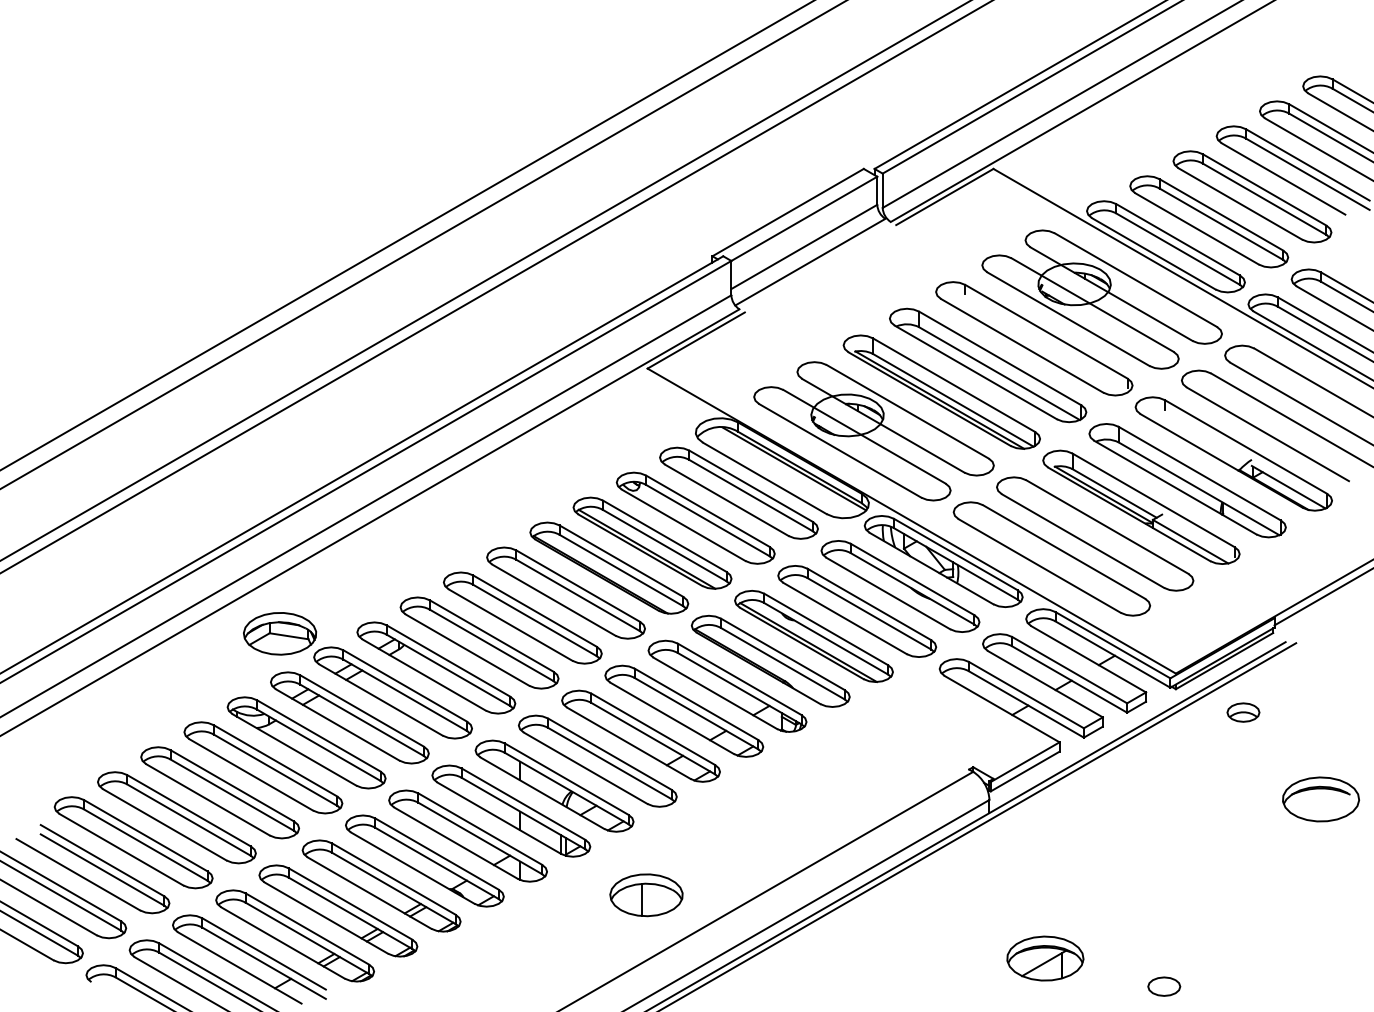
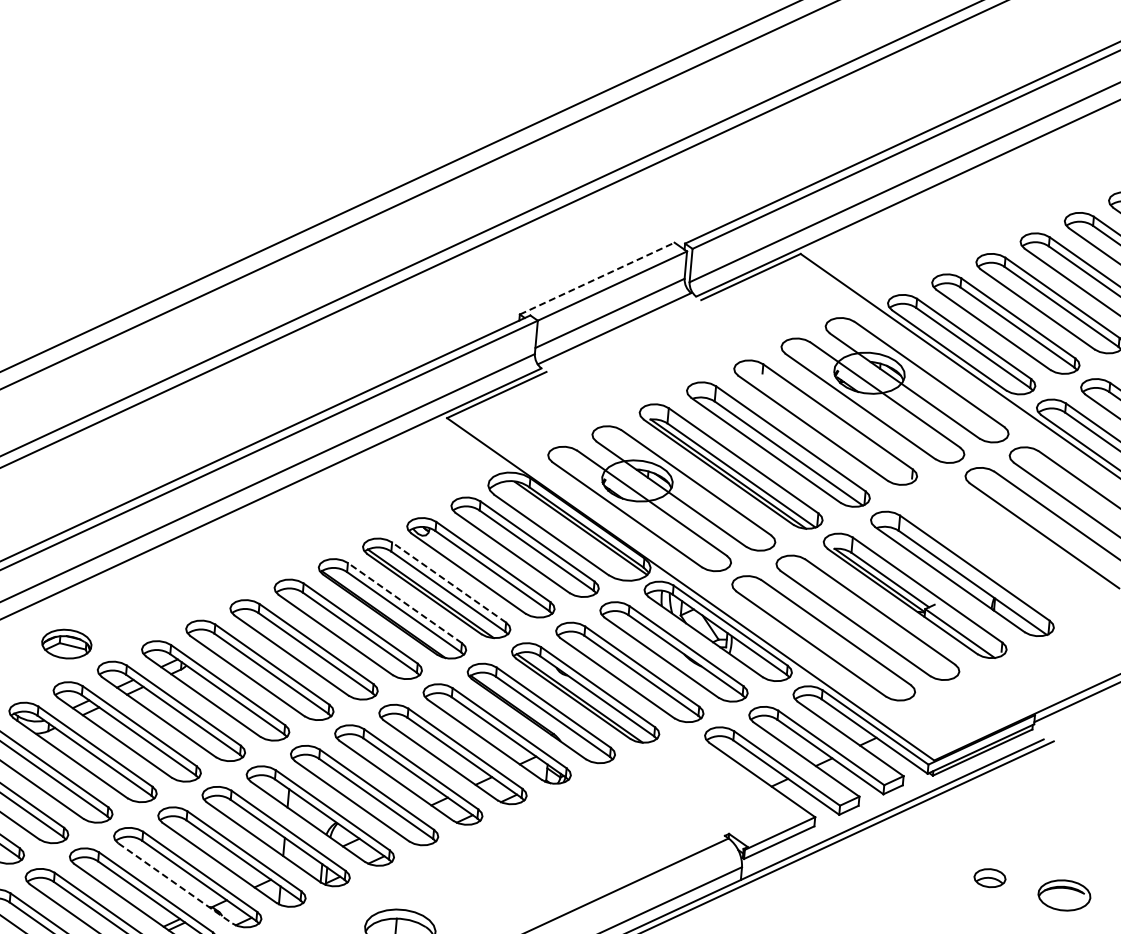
line: (788, 212) -> (597, 278), solid -> dashed
part: (1233, 453) -> (1009, 551), removed
line: (664, 535) -> (449, 581), solid -> dashed
line: (621, 560) -> (405, 602), solid -> dashed
part: (280, 633) -> (67, 643), size x0.7
part: (1243, 712) -> (990, 878), moved
part: (1320, 799) -> (1063, 895), size x0.7
line: (413, 868) -> (176, 883), solid -> dashed

